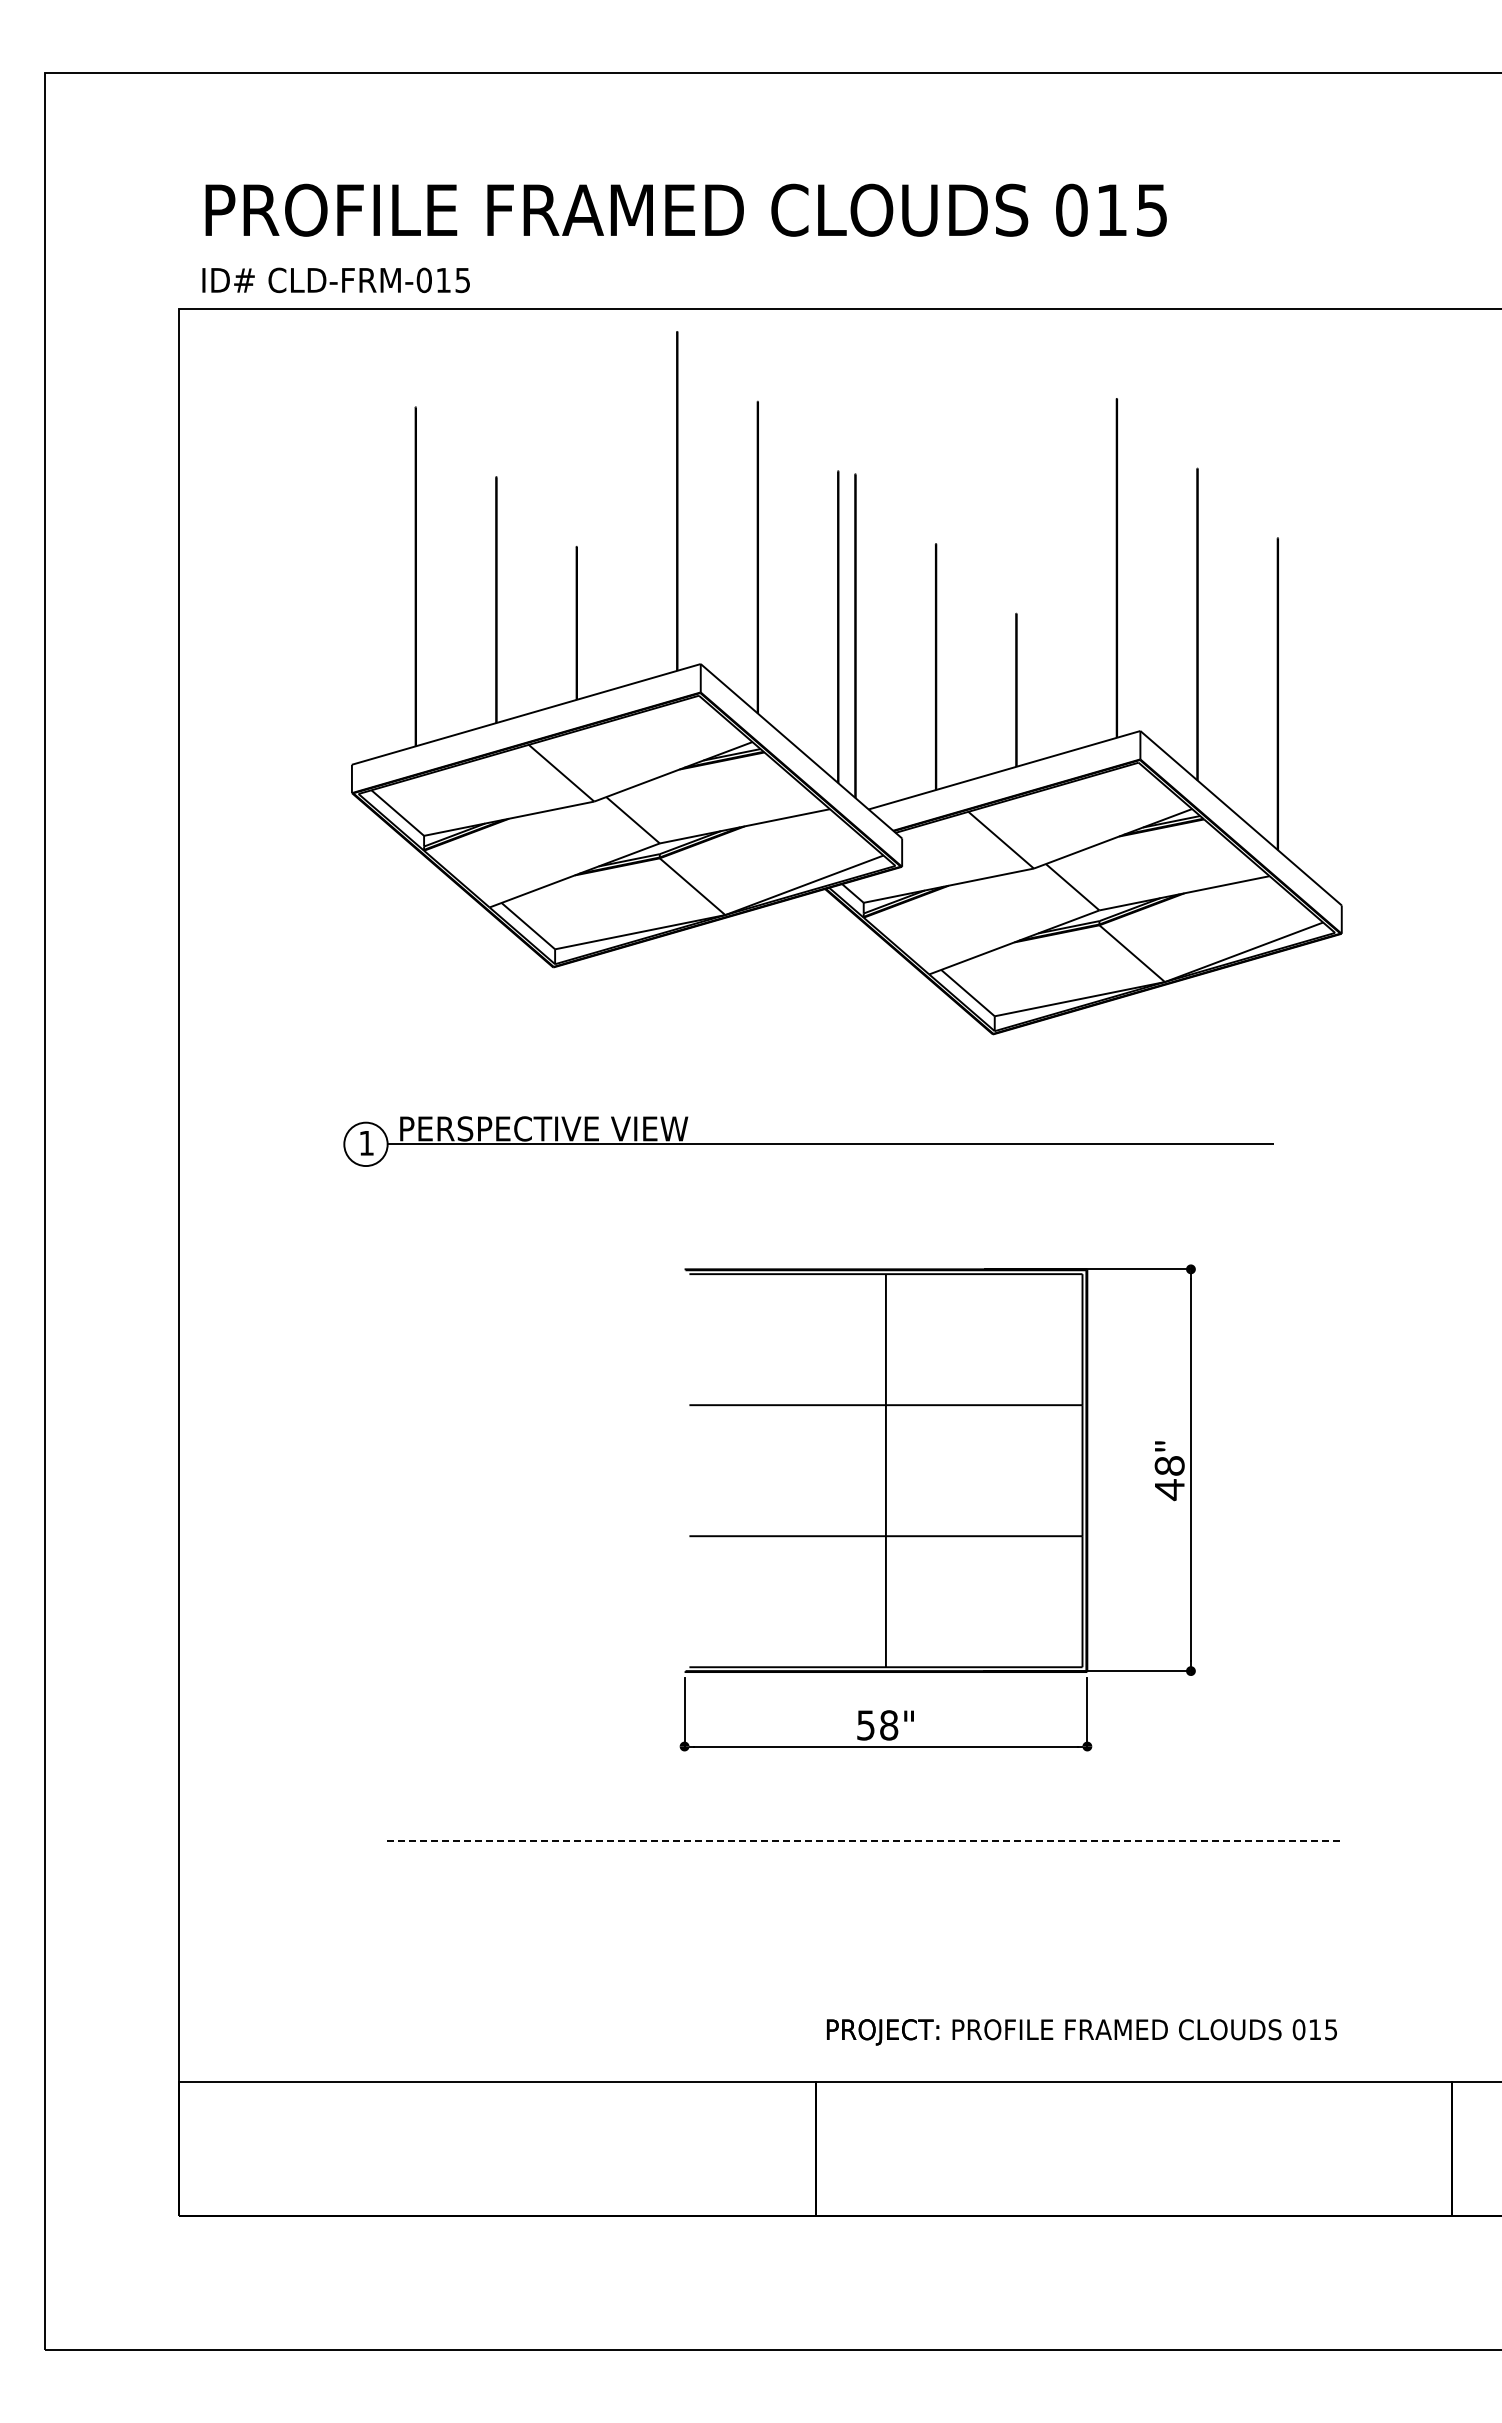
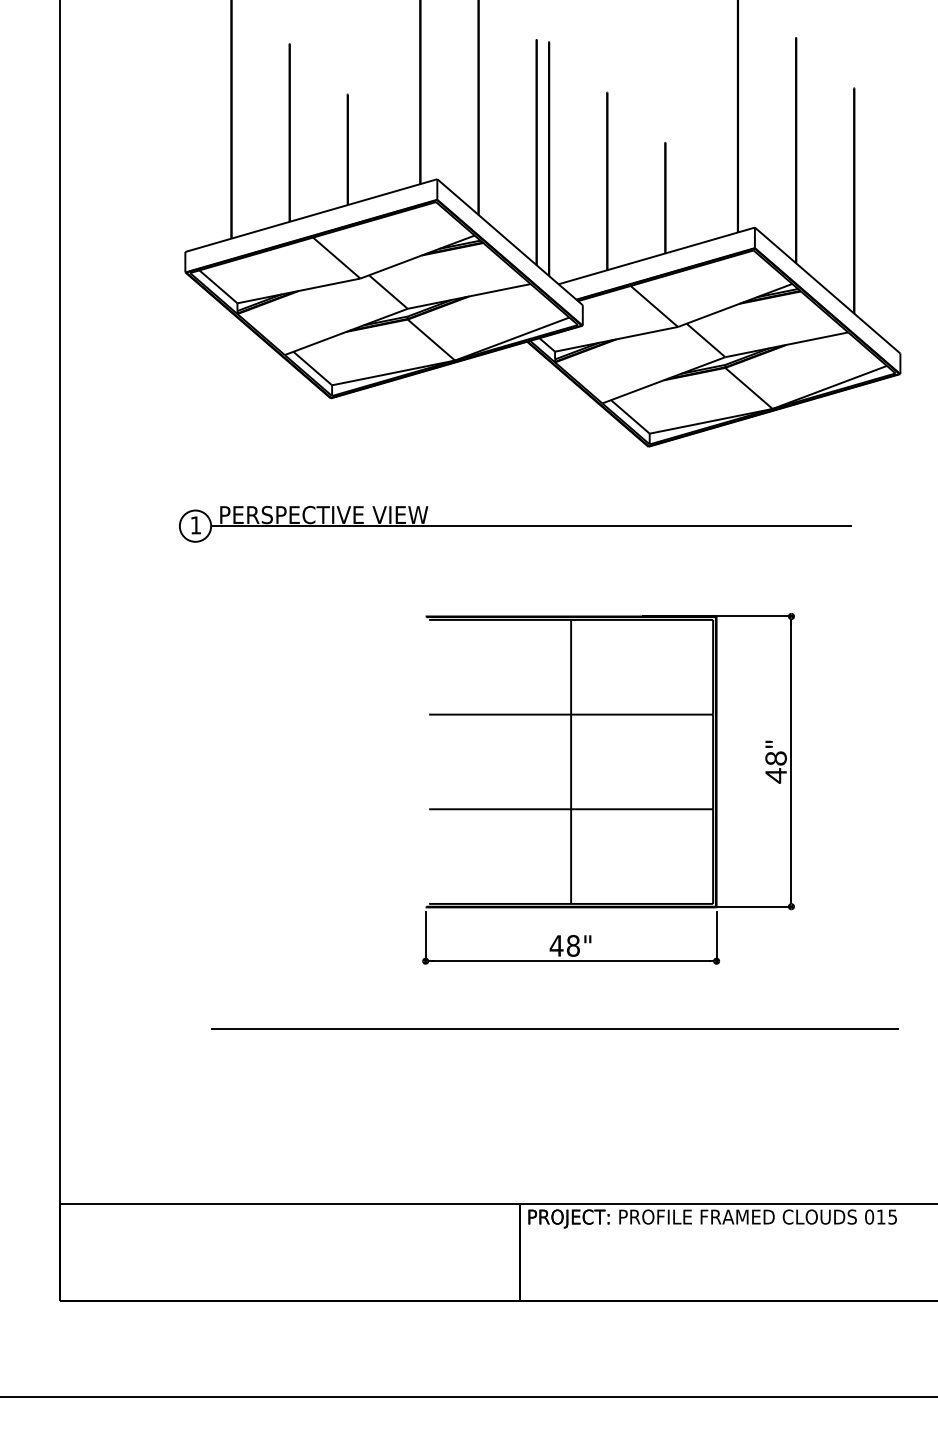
text: (865, 1725) -> (556, 946), 58" -> 48"
line: (863, 1840) -> (554, 1029), dashed -> solid
text: (1081, 2032) -> (712, 1219), moved

